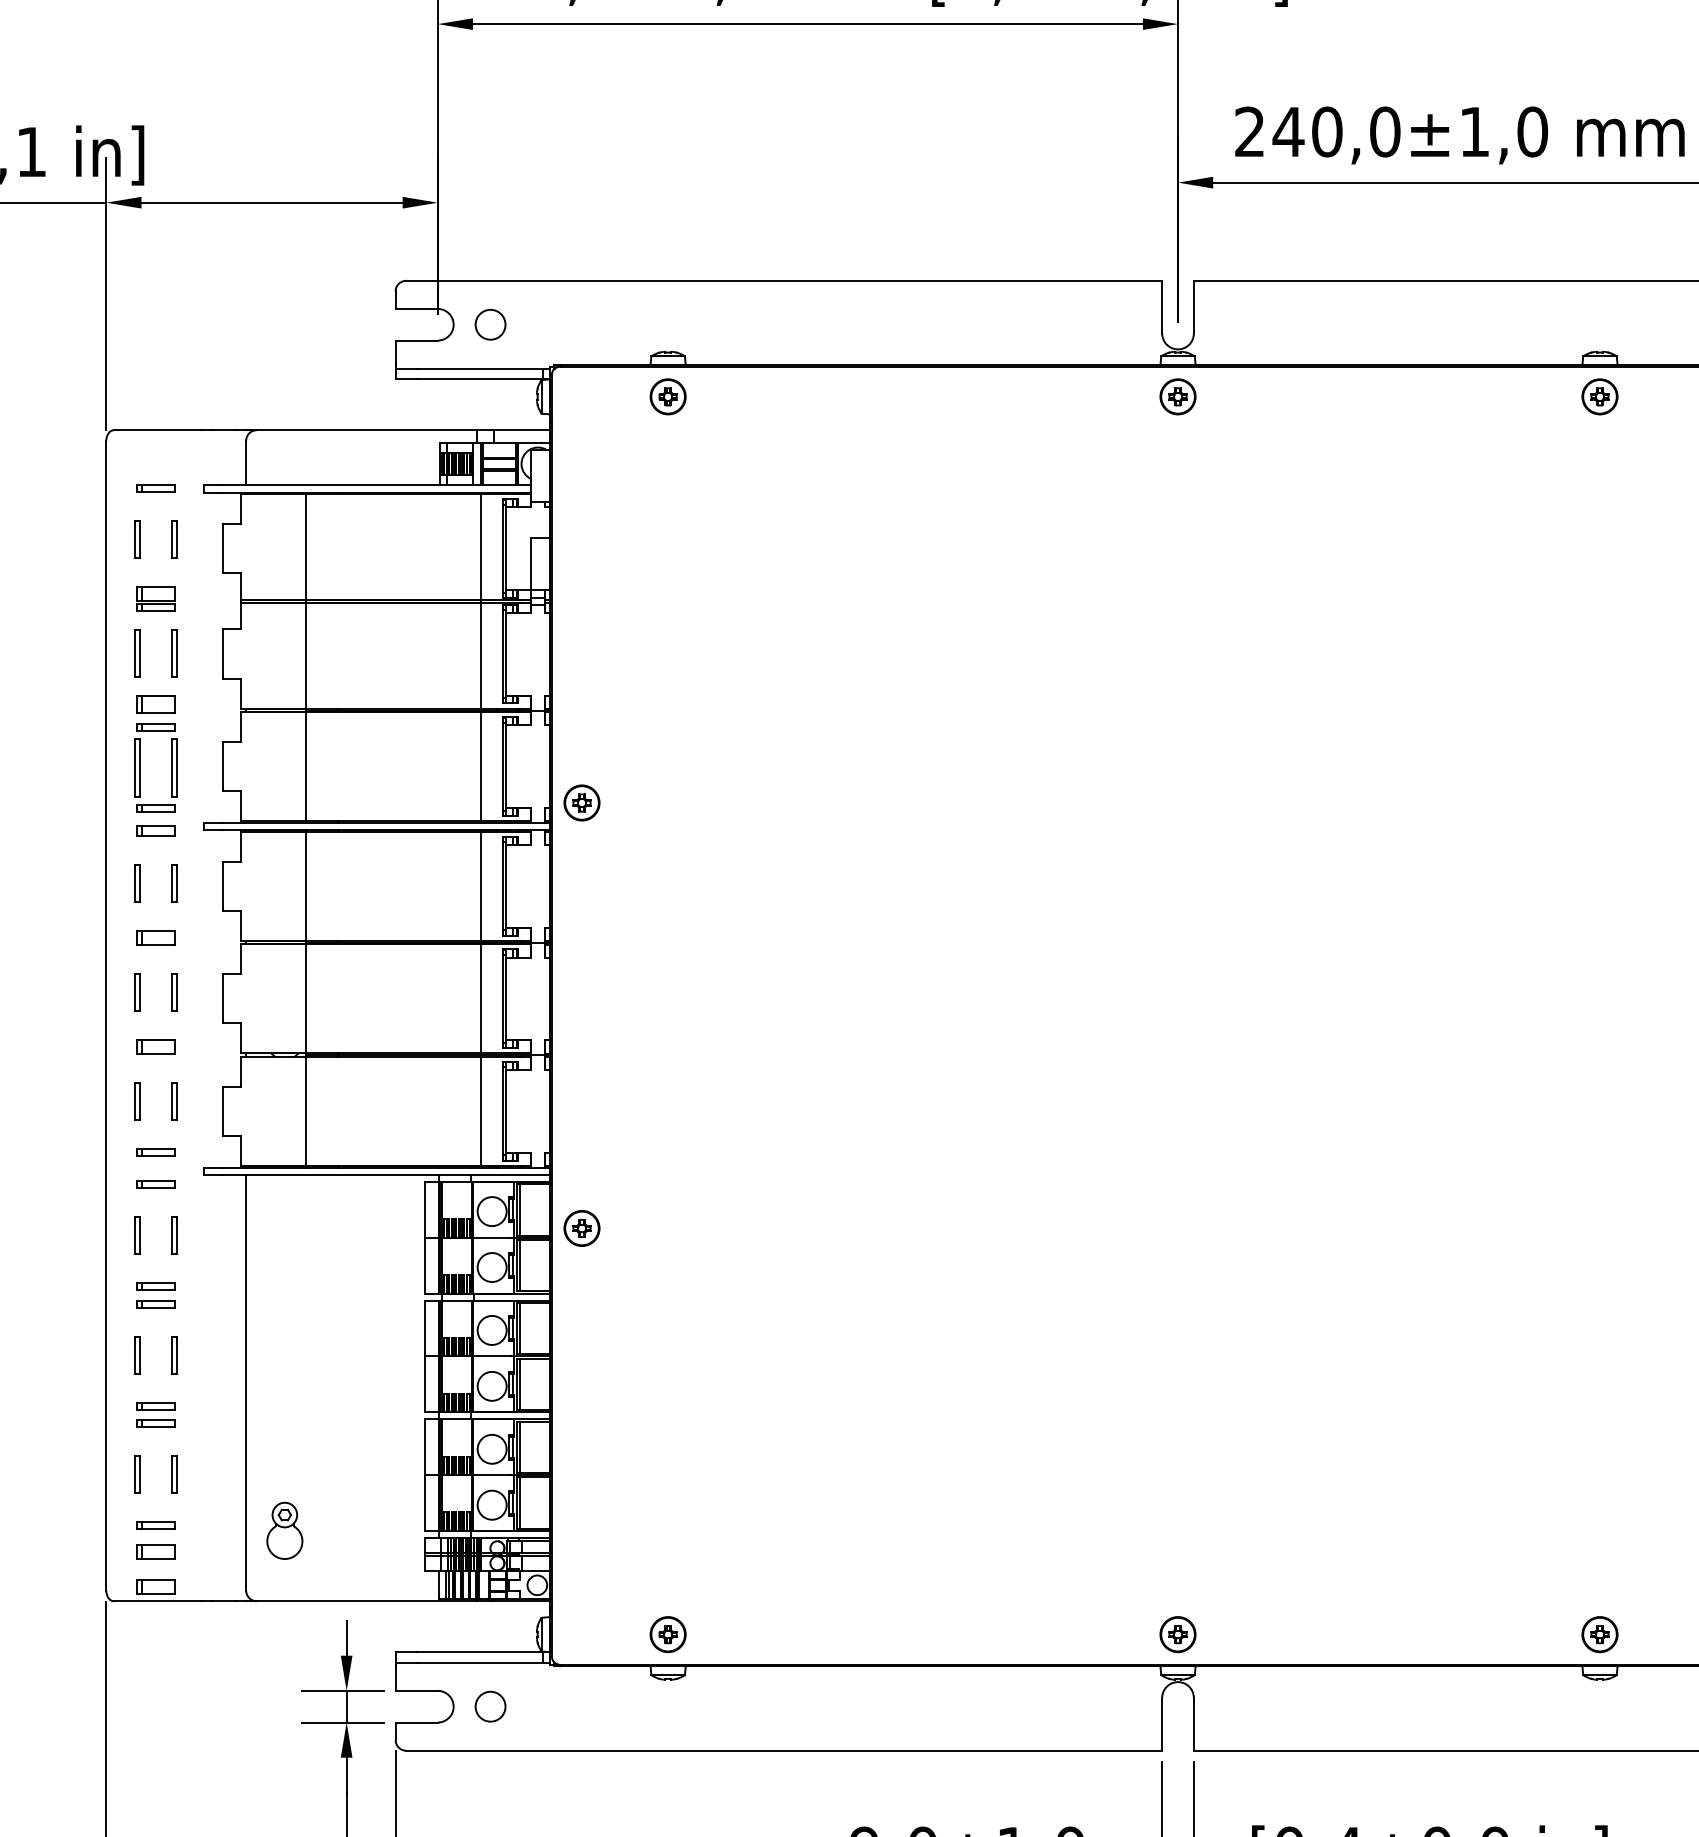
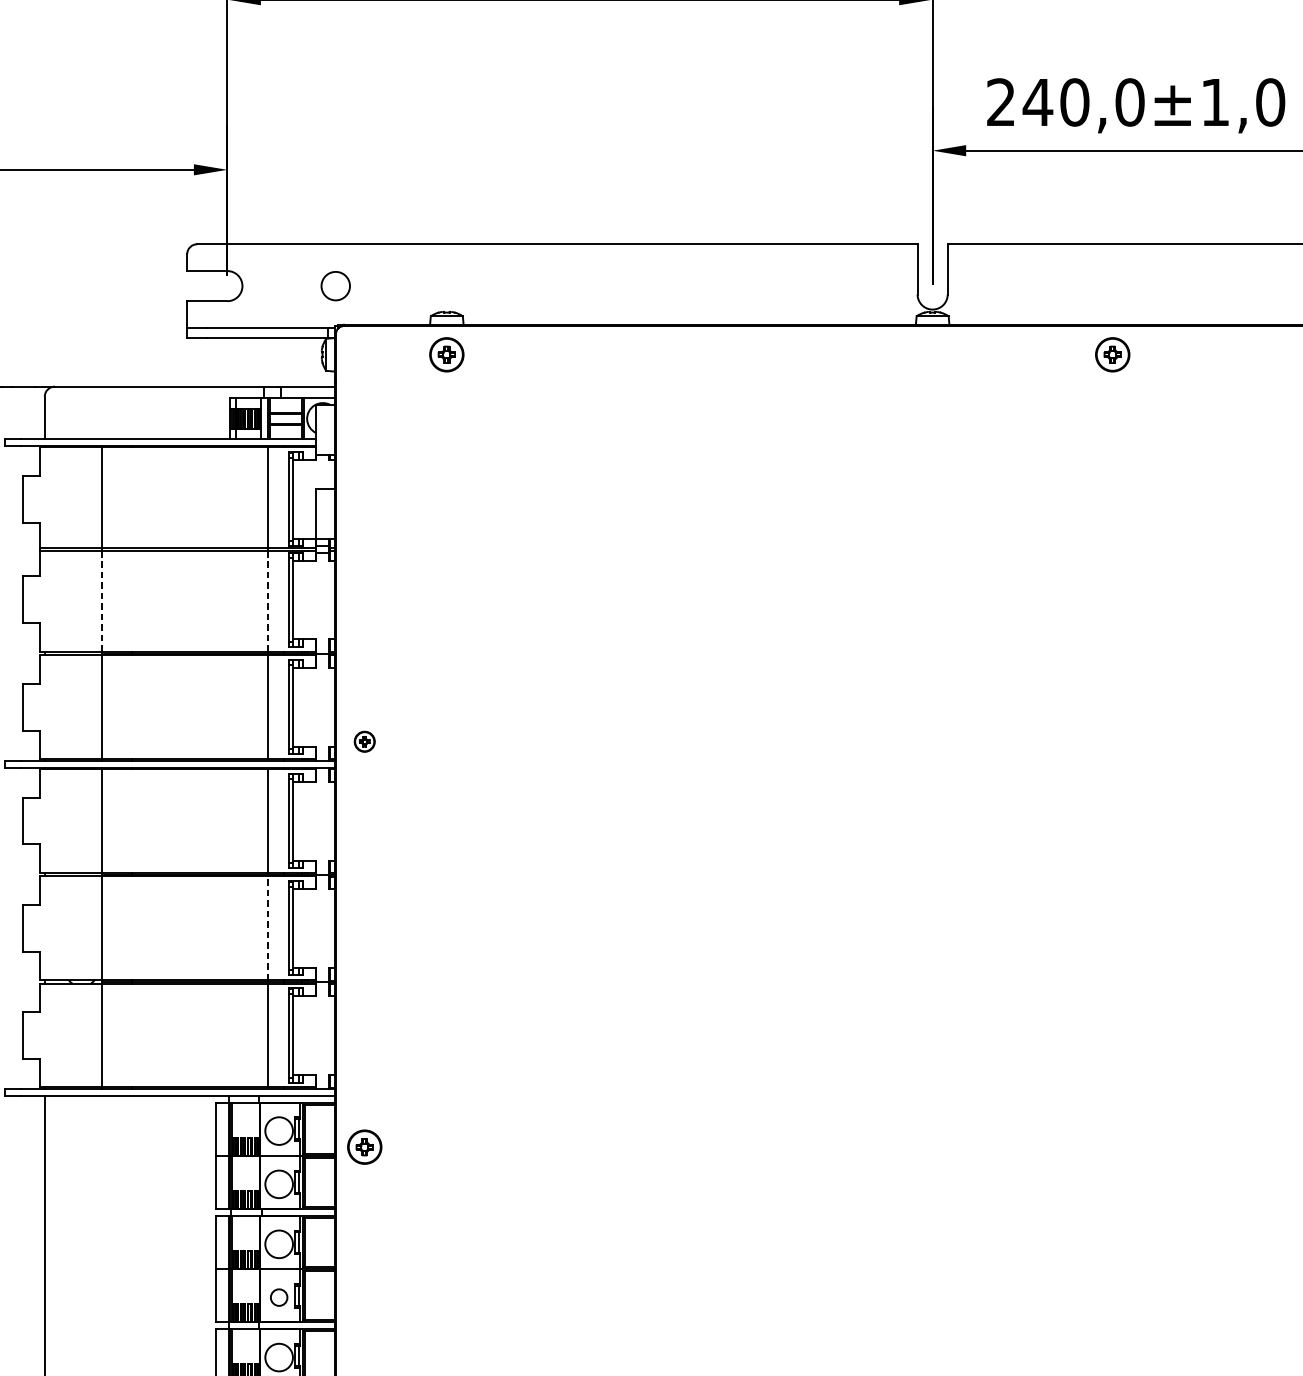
circle: (490, 324) -> (335, 285), moved
part: (1177, 396) -> (1112, 354), moved
line: (305, 654) -> (101, 600), solid -> dashed
line: (480, 654) -> (268, 600), solid -> dashed
part: (581, 802) -> (364, 741), size x0.6
line: (480, 998) -> (268, 928), solid -> dashed
circle: (491, 1385) -> (278, 1296), size x0.6

